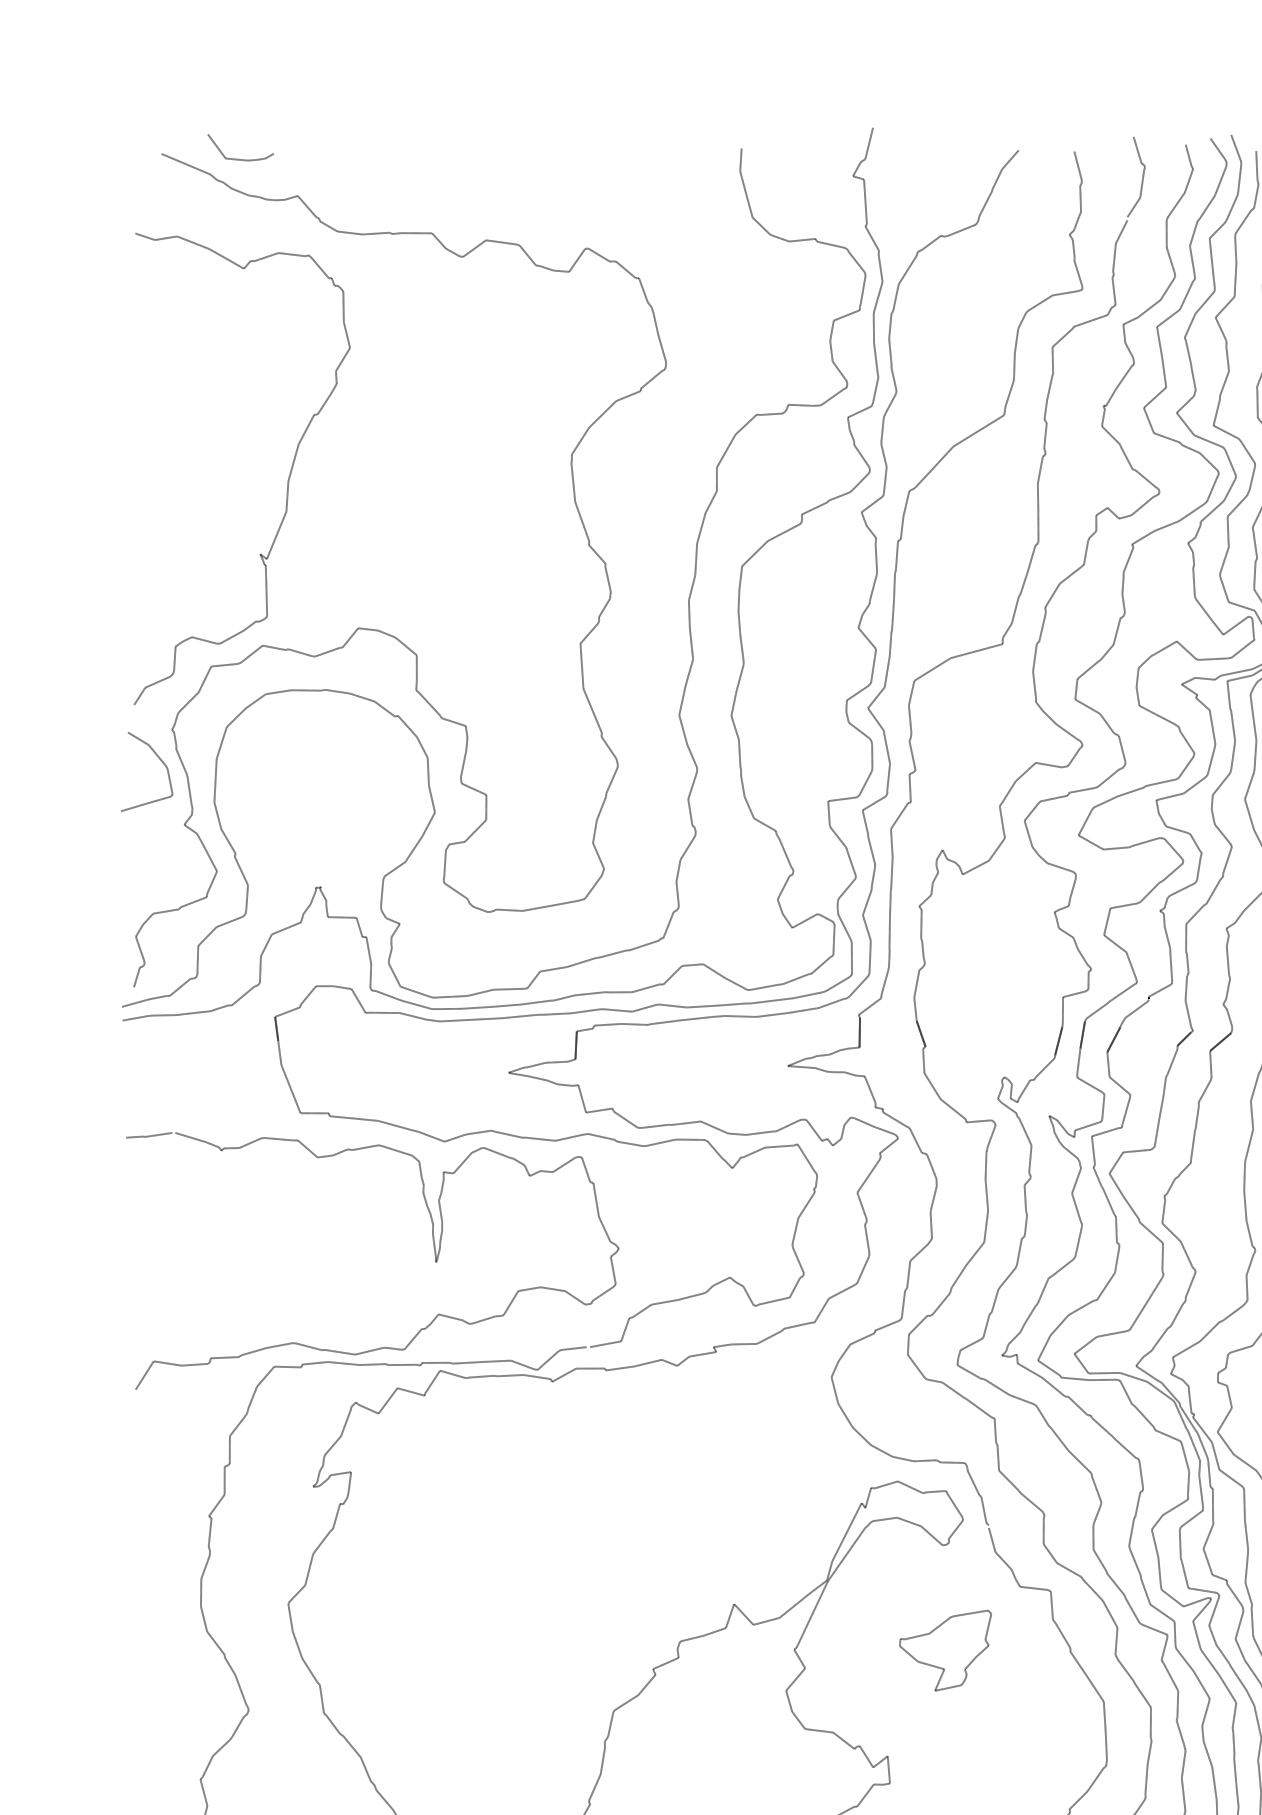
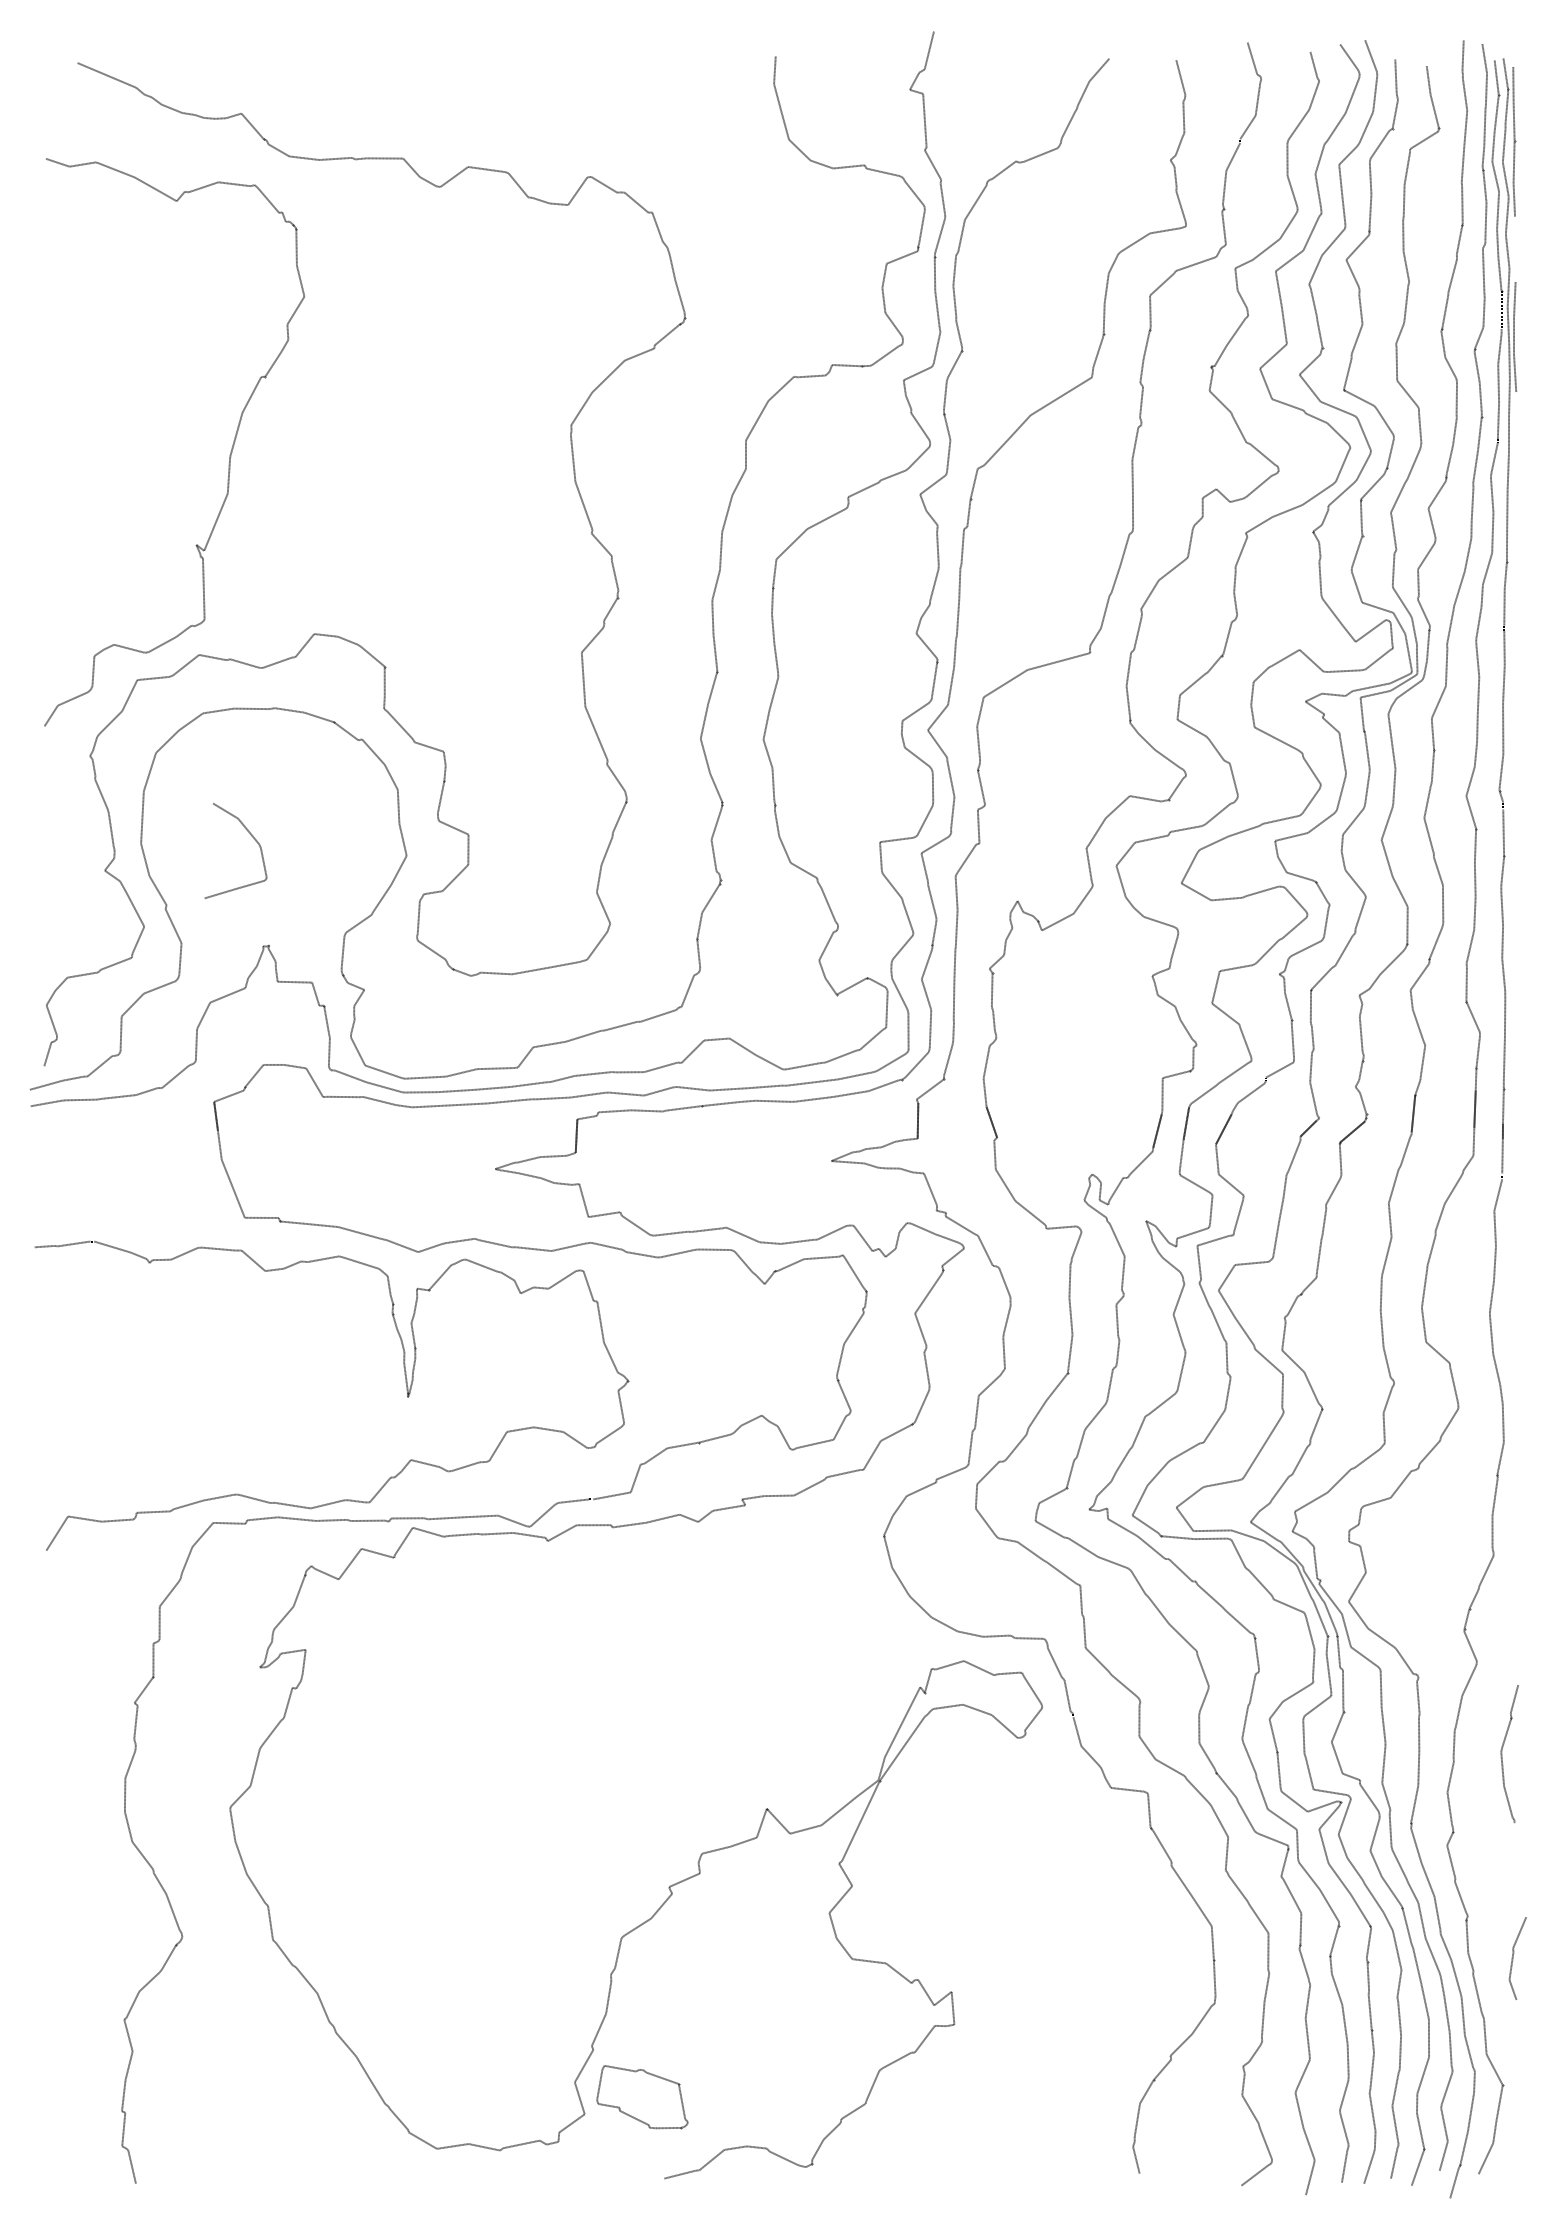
curve: (236, 158) -> (167, 68), removed
curve: (159, 759) -> (250, 835), moved
part: (944, 1650) -> (1020, 1864), removed

